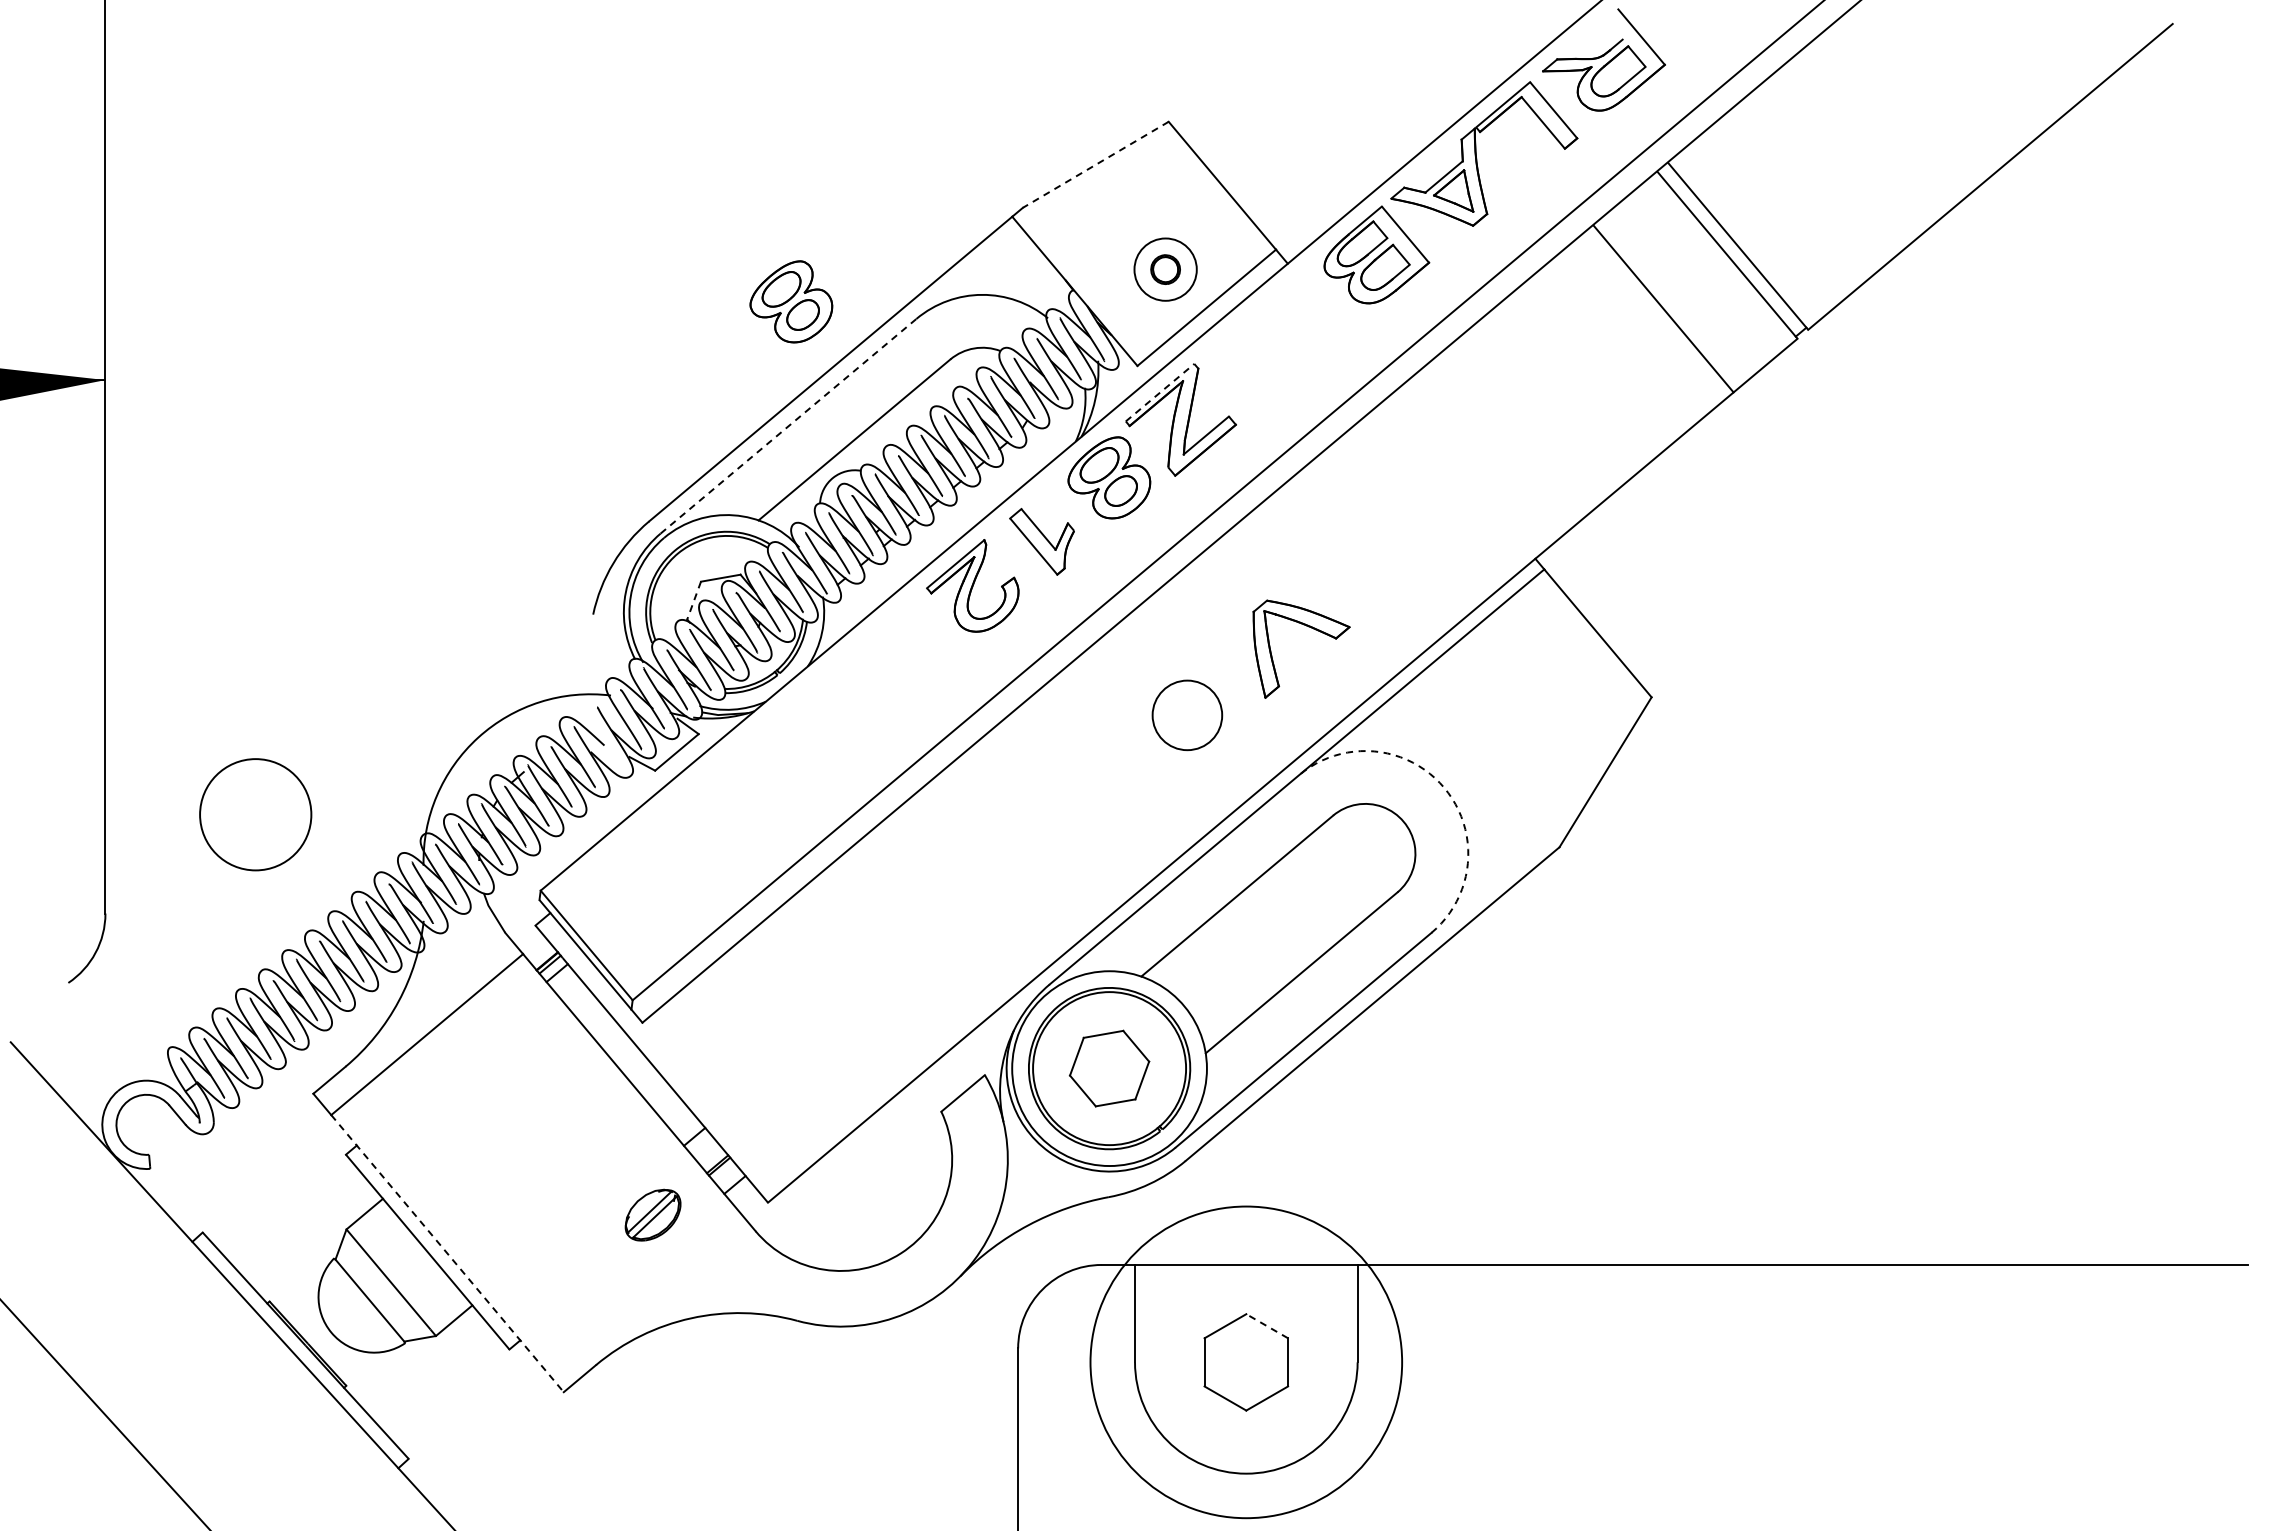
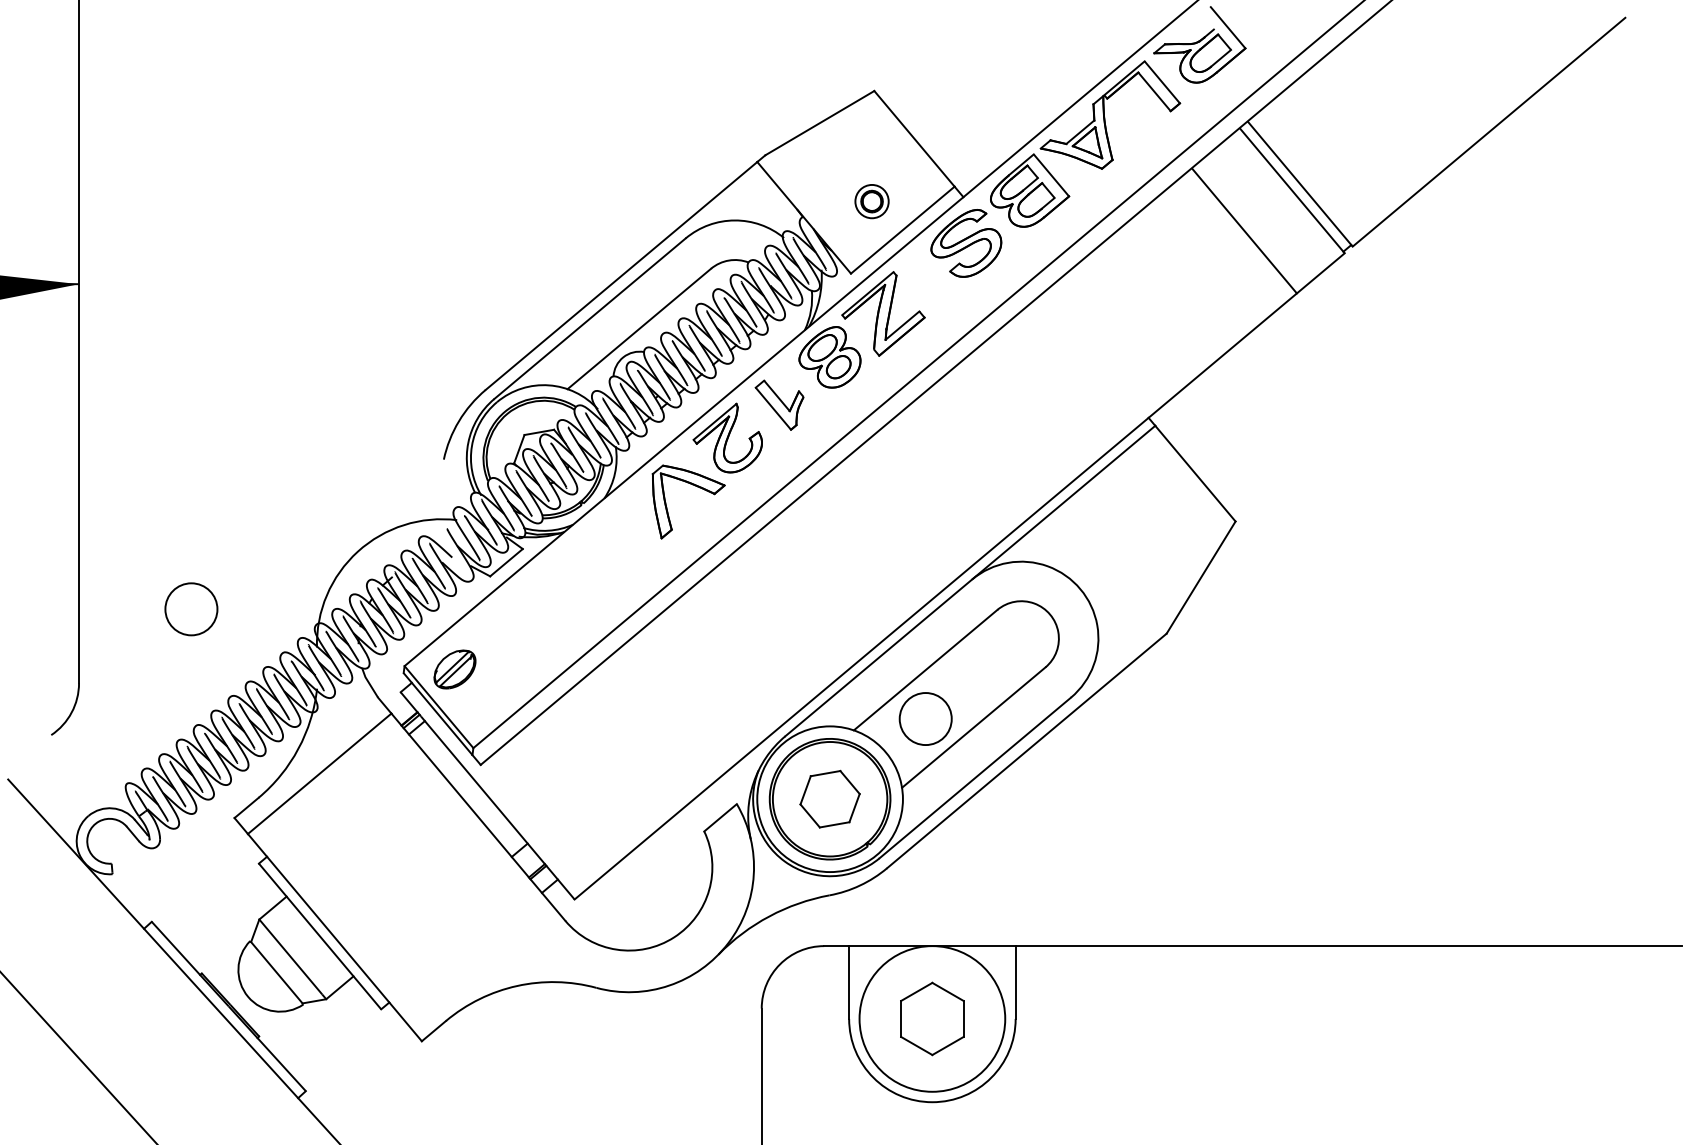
line: (1095, 164) -> (819, 122), dashed -> solid
circle: (1165, 269) -> (871, 201), size x0.71
part: (791, 301) -> (592, 225), removed
part: (1291, 325) -> (966, 243), added
line: (1160, 392) -> (868, 293), dashed -> solid
line: (788, 426) -> (589, 318), dashed -> solid
line: (693, 601) -> (518, 449), dashed -> solid
part: (1308, 627) -> (693, 485), moved
circle: (1187, 715) -> (925, 719), moved
arc: (1444, 787) -> (1080, 588), dashed -> solid
circle: (255, 814) -> (191, 609), size x0.62
part: (652, 1214) -> (454, 668), moved
line: (447, 1253) -> (334, 937), dashed -> solid
line: (1266, 1325) -> (947, 991), dashed -> solid
circle: (1245, 1361) -> (931, 1018), size x0.62

